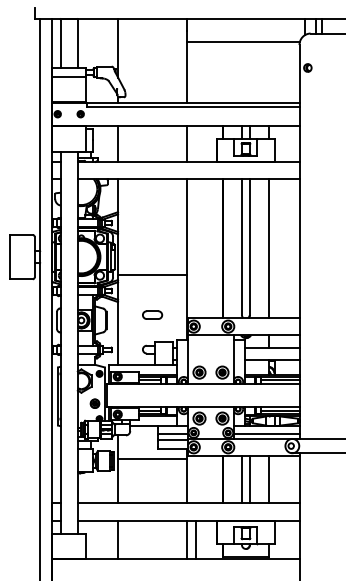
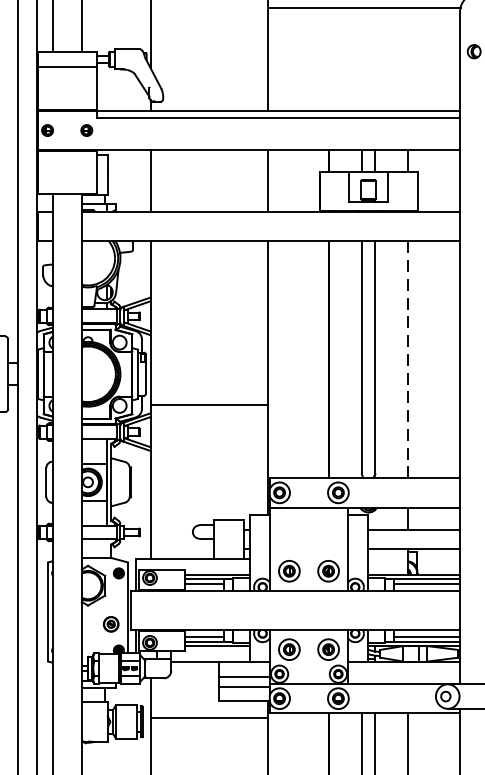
line: (268, 249) -> (407, 361), solid -> dashed
part: (152, 314) -> (209, 472), removed
line: (266, 434) -> (403, 676), removed

